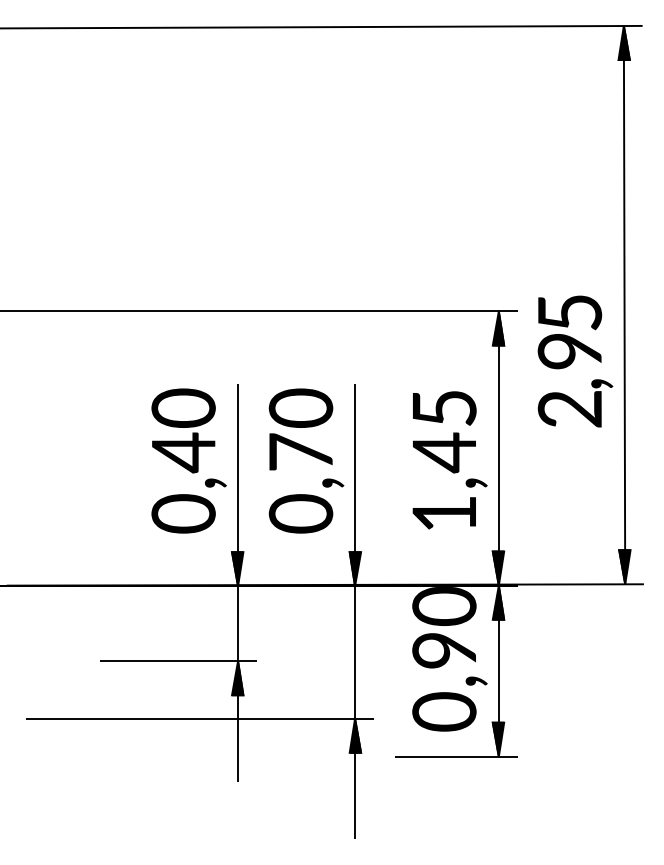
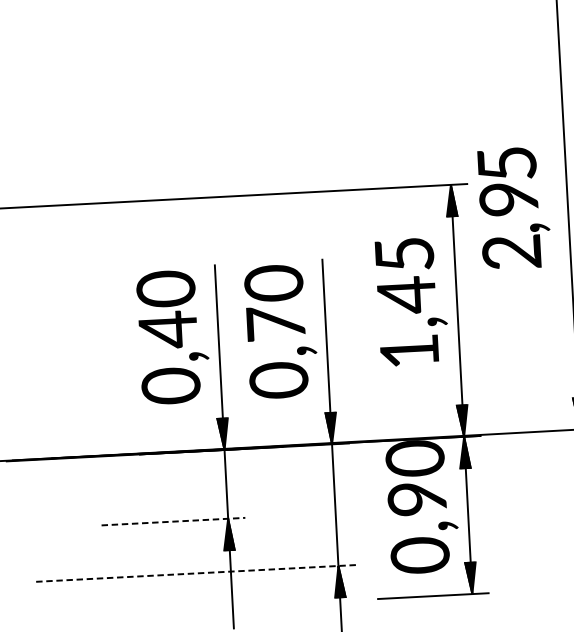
text: (575, 361) -> (514, 208), moved
text: (449, 460) -> (411, 302), moved
line: (179, 661) -> (174, 521), solid -> dashed
line: (200, 718) -> (196, 573), solid -> dashed

